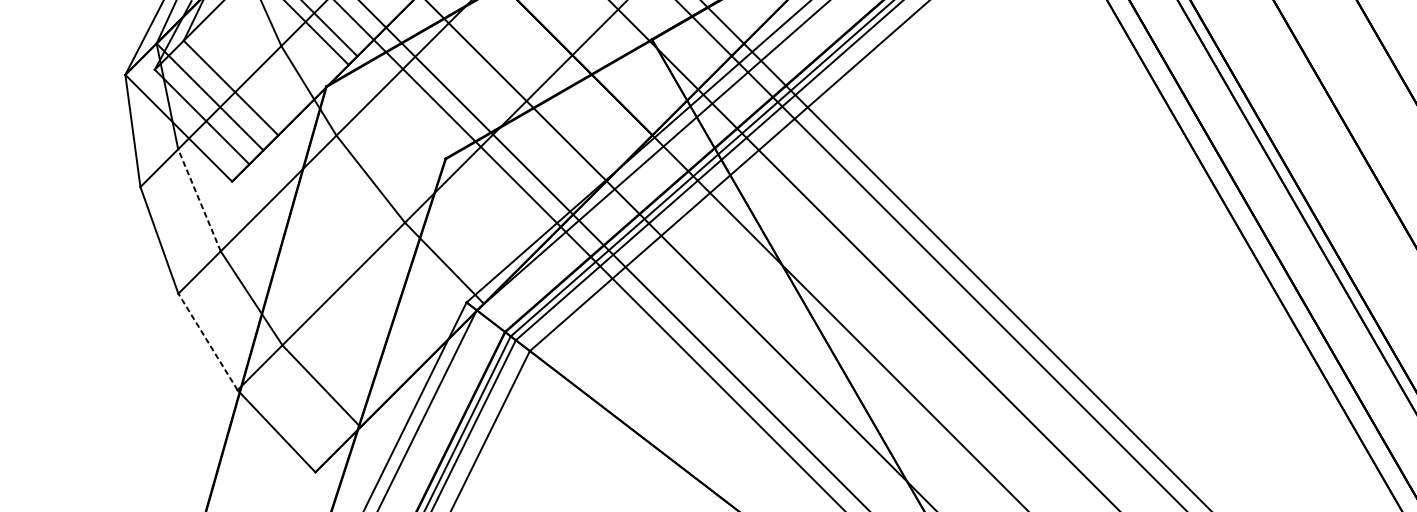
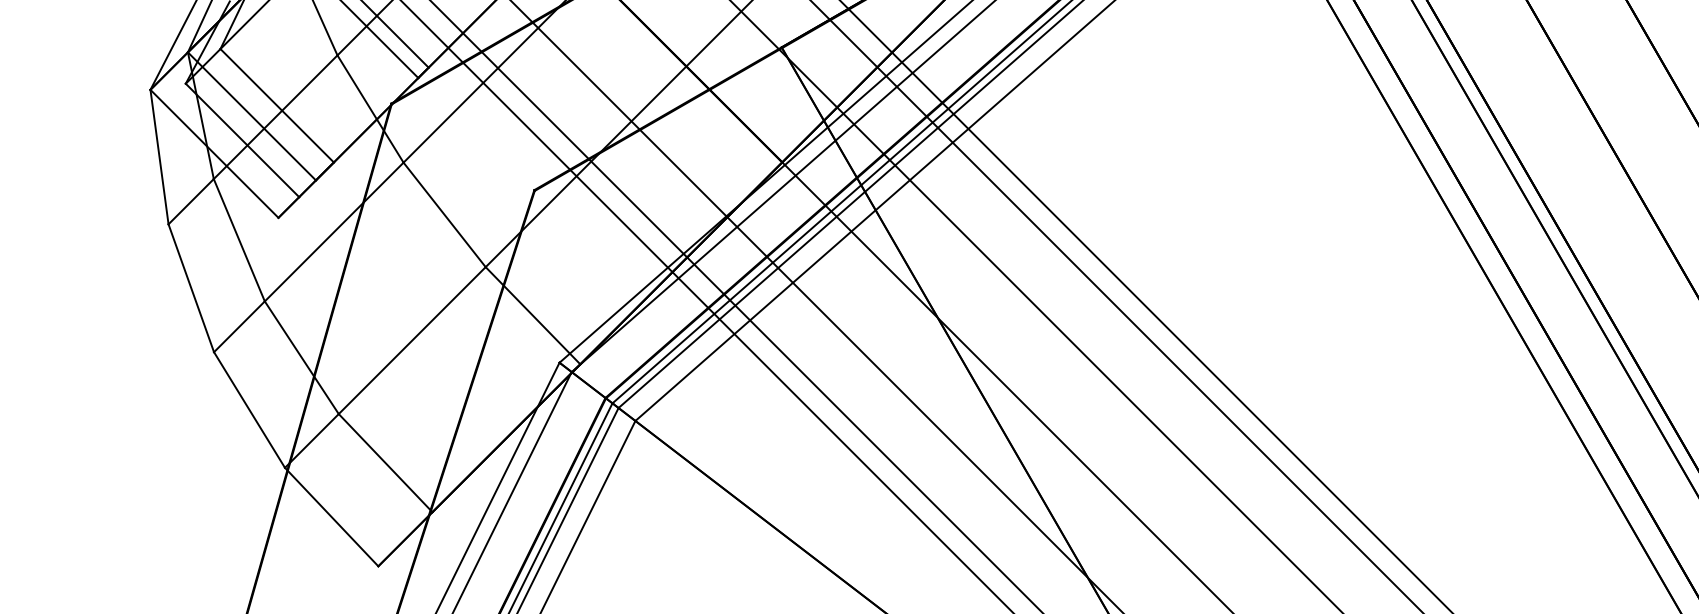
line: (199, 199) -> (239, 239), dashed -> solid
line: (207, 342) -> (249, 410), dashed -> solid

